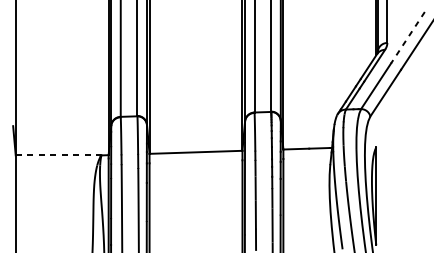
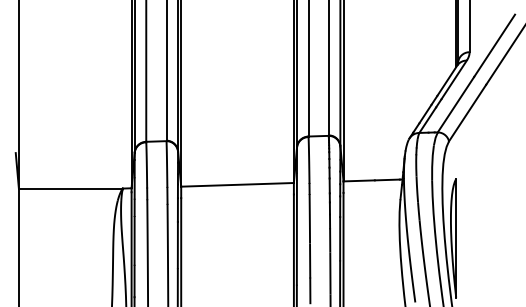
line: (407, 38) -> (494, 46), dashed -> solid
line: (58, 155) -> (70, 188), dashed -> solid

